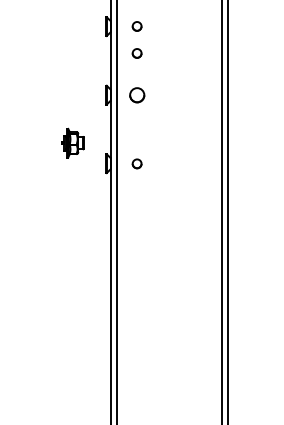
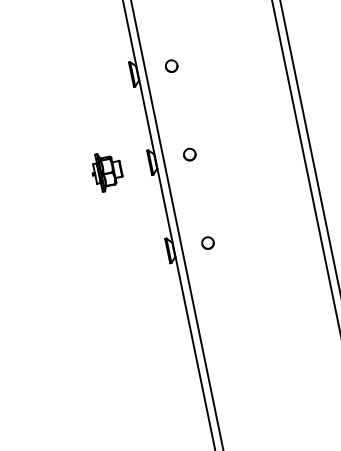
part: (136, 53) -> (177, 101), removed
part: (136, 94) -> (188, 153), size x0.62
part: (72, 142) -> (106, 170), moved

